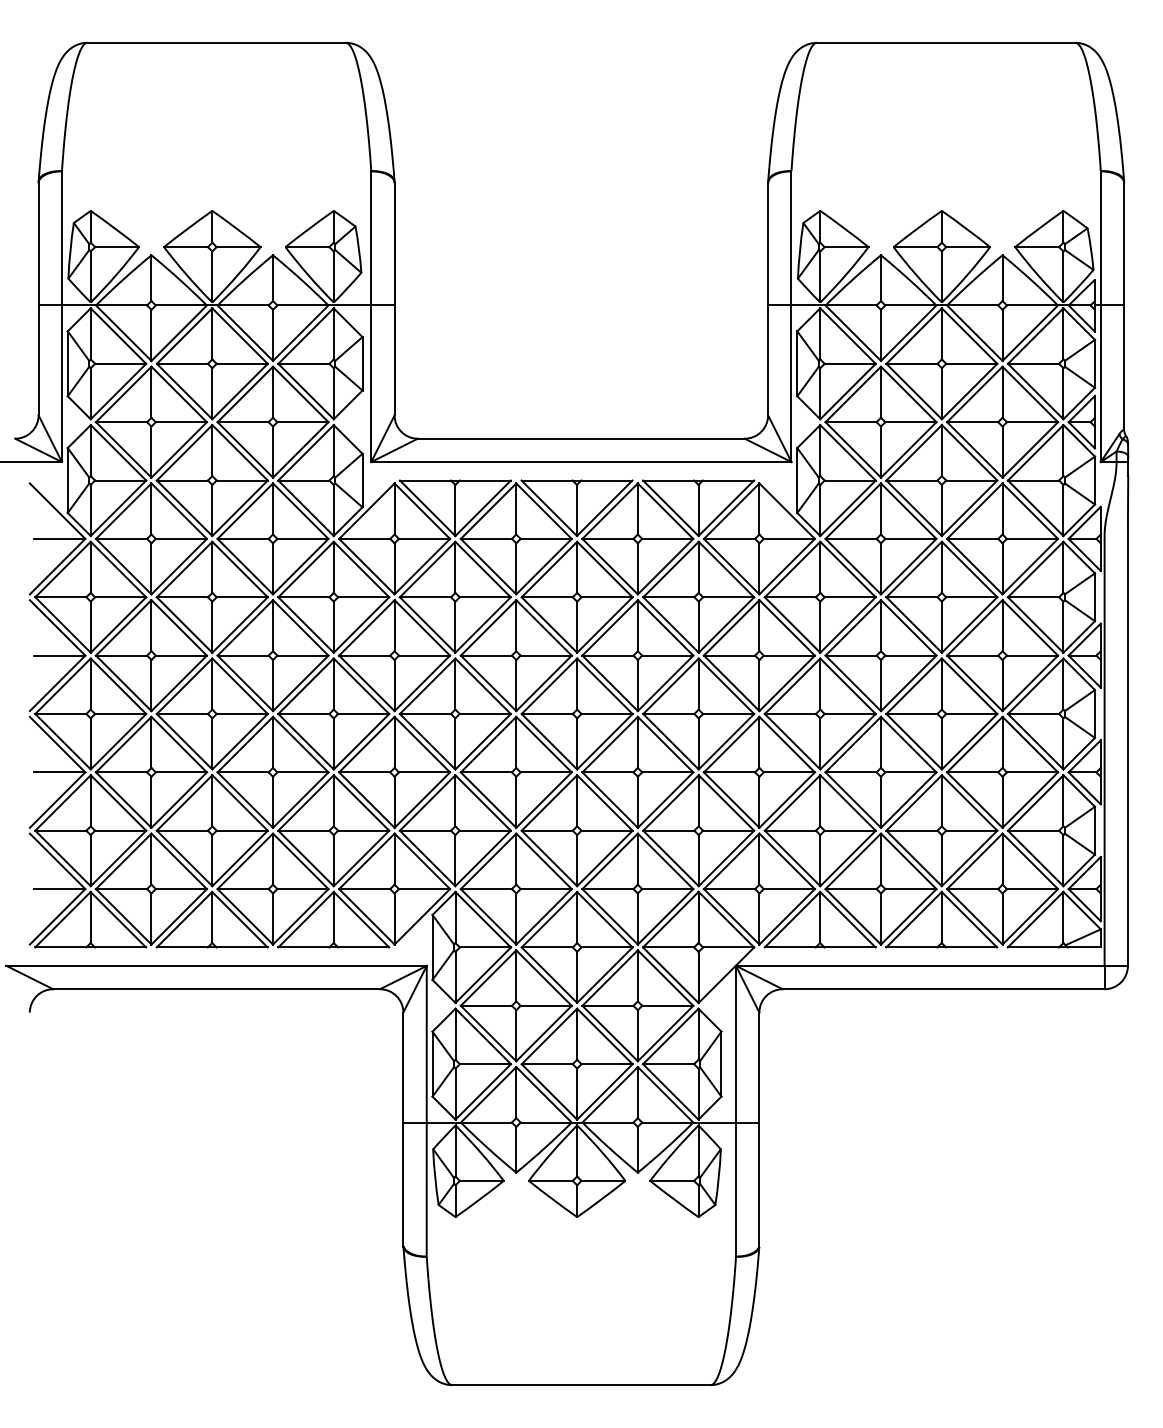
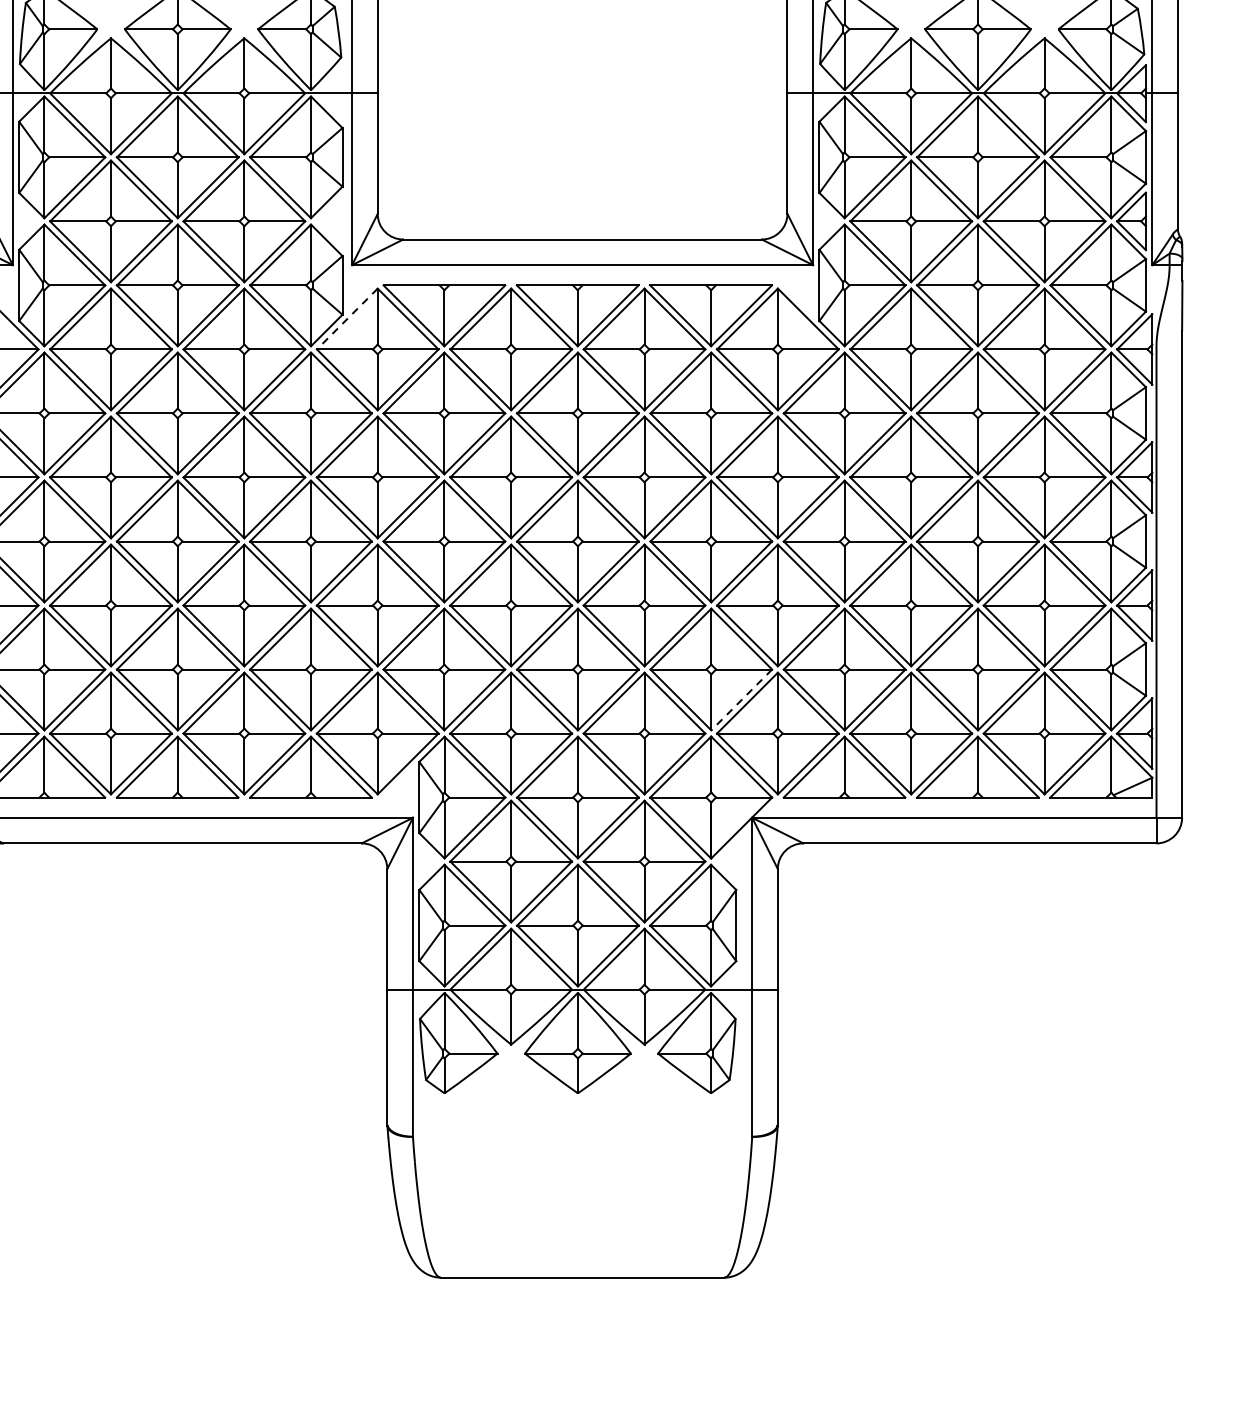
line: (366, 511) -> (346, 319), solid -> dashed
line: (726, 858) -> (741, 699), solid -> dashed

